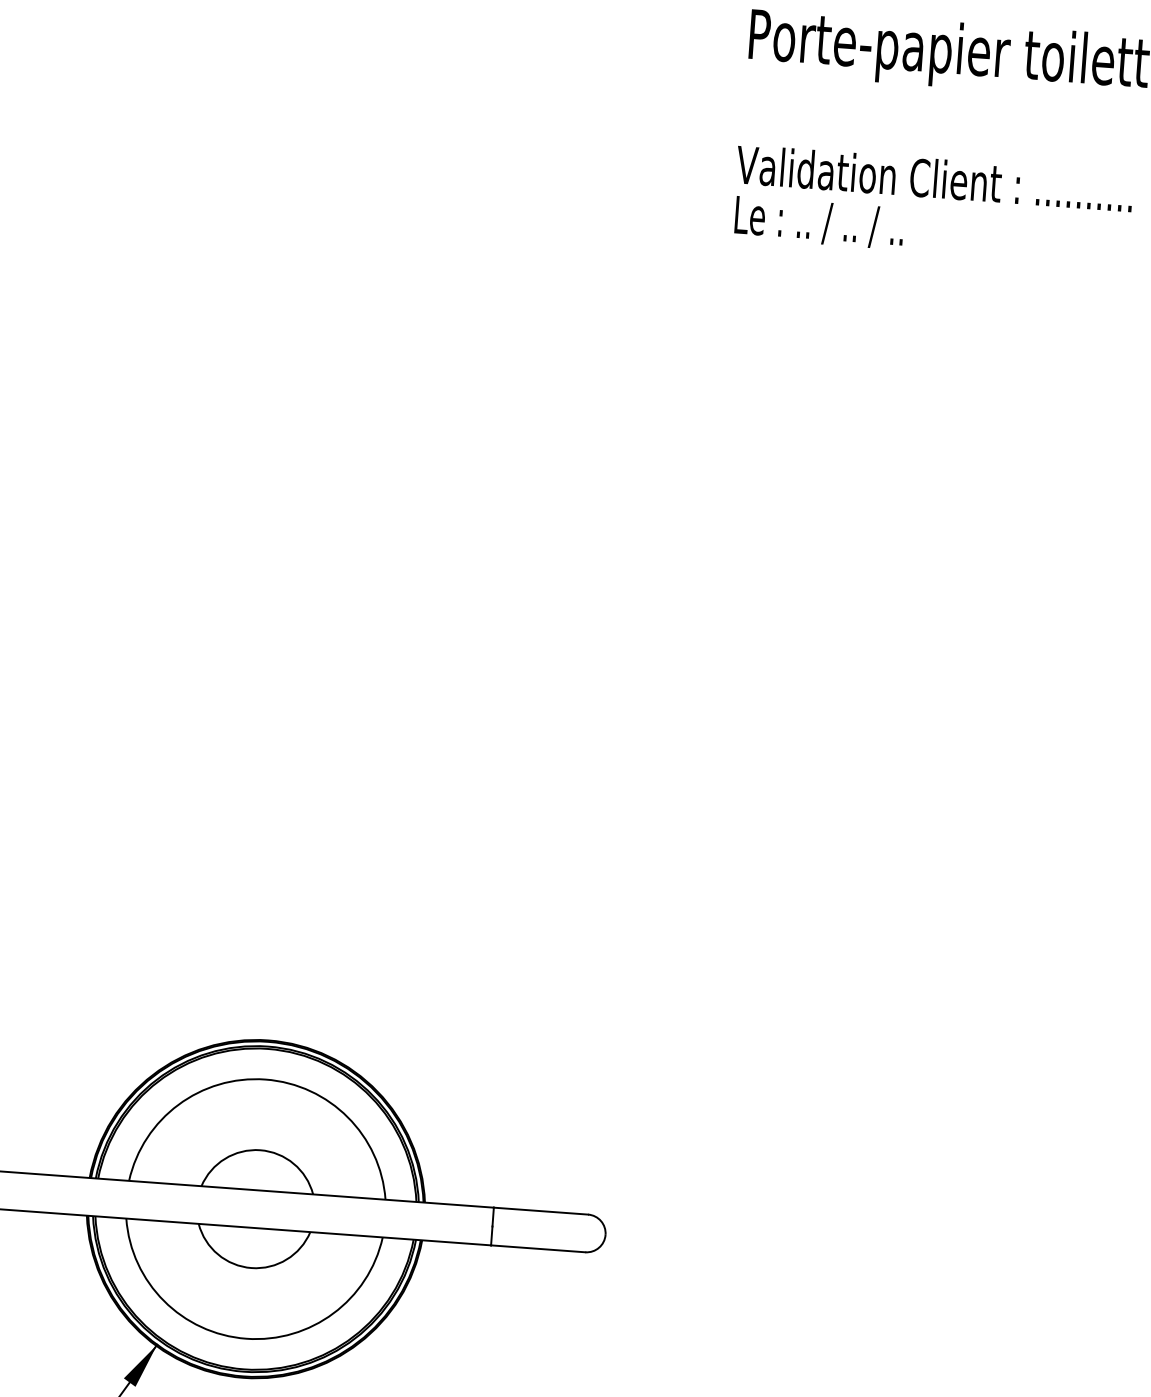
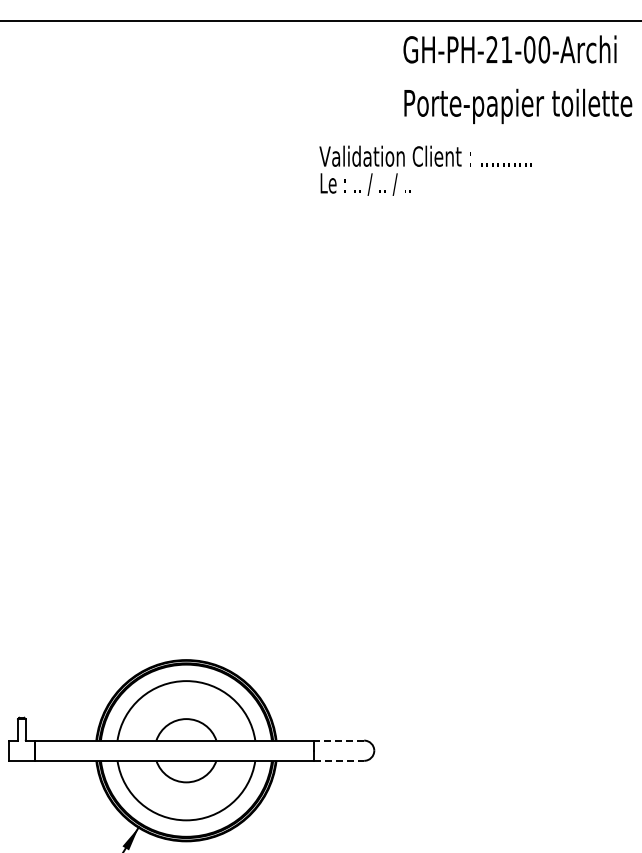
text: (932, 205) -> (425, 170), moved
line: (540, 1210) -> (338, 740), solid -> dashed
line: (539, 1248) -> (339, 760), solid -> dashed

